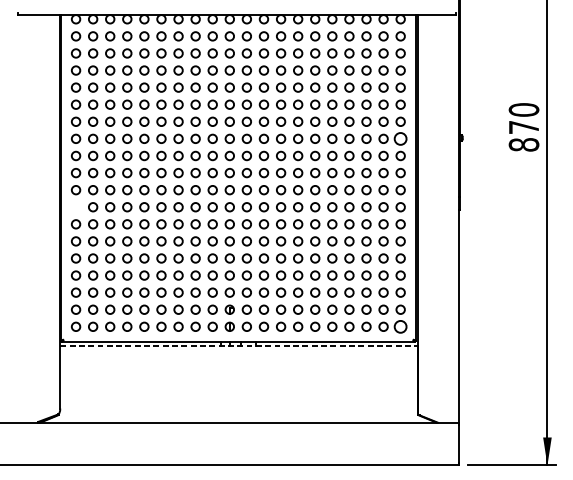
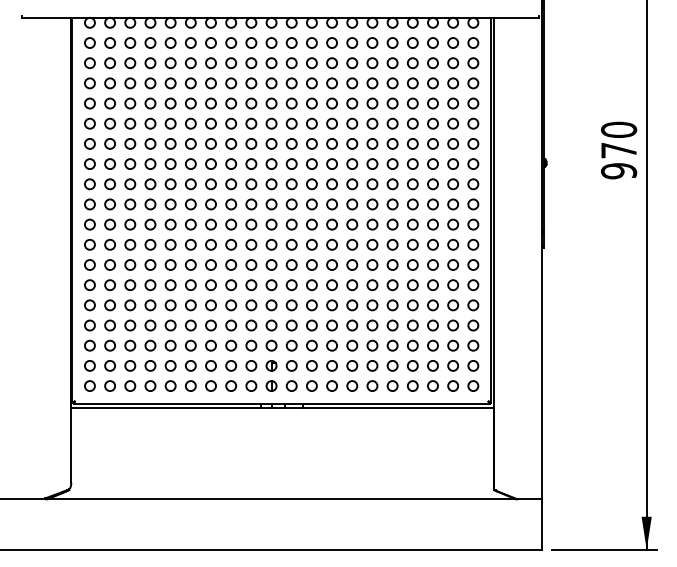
circle: (400, 138) -> (473, 163), size x0.71
text: (524, 145) -> (619, 171), 870 -> 970
circle: (75, 206) -> (89, 244), added
circle: (400, 326) -> (473, 385), size x0.71
line: (239, 345) -> (283, 408), dashed -> solid

